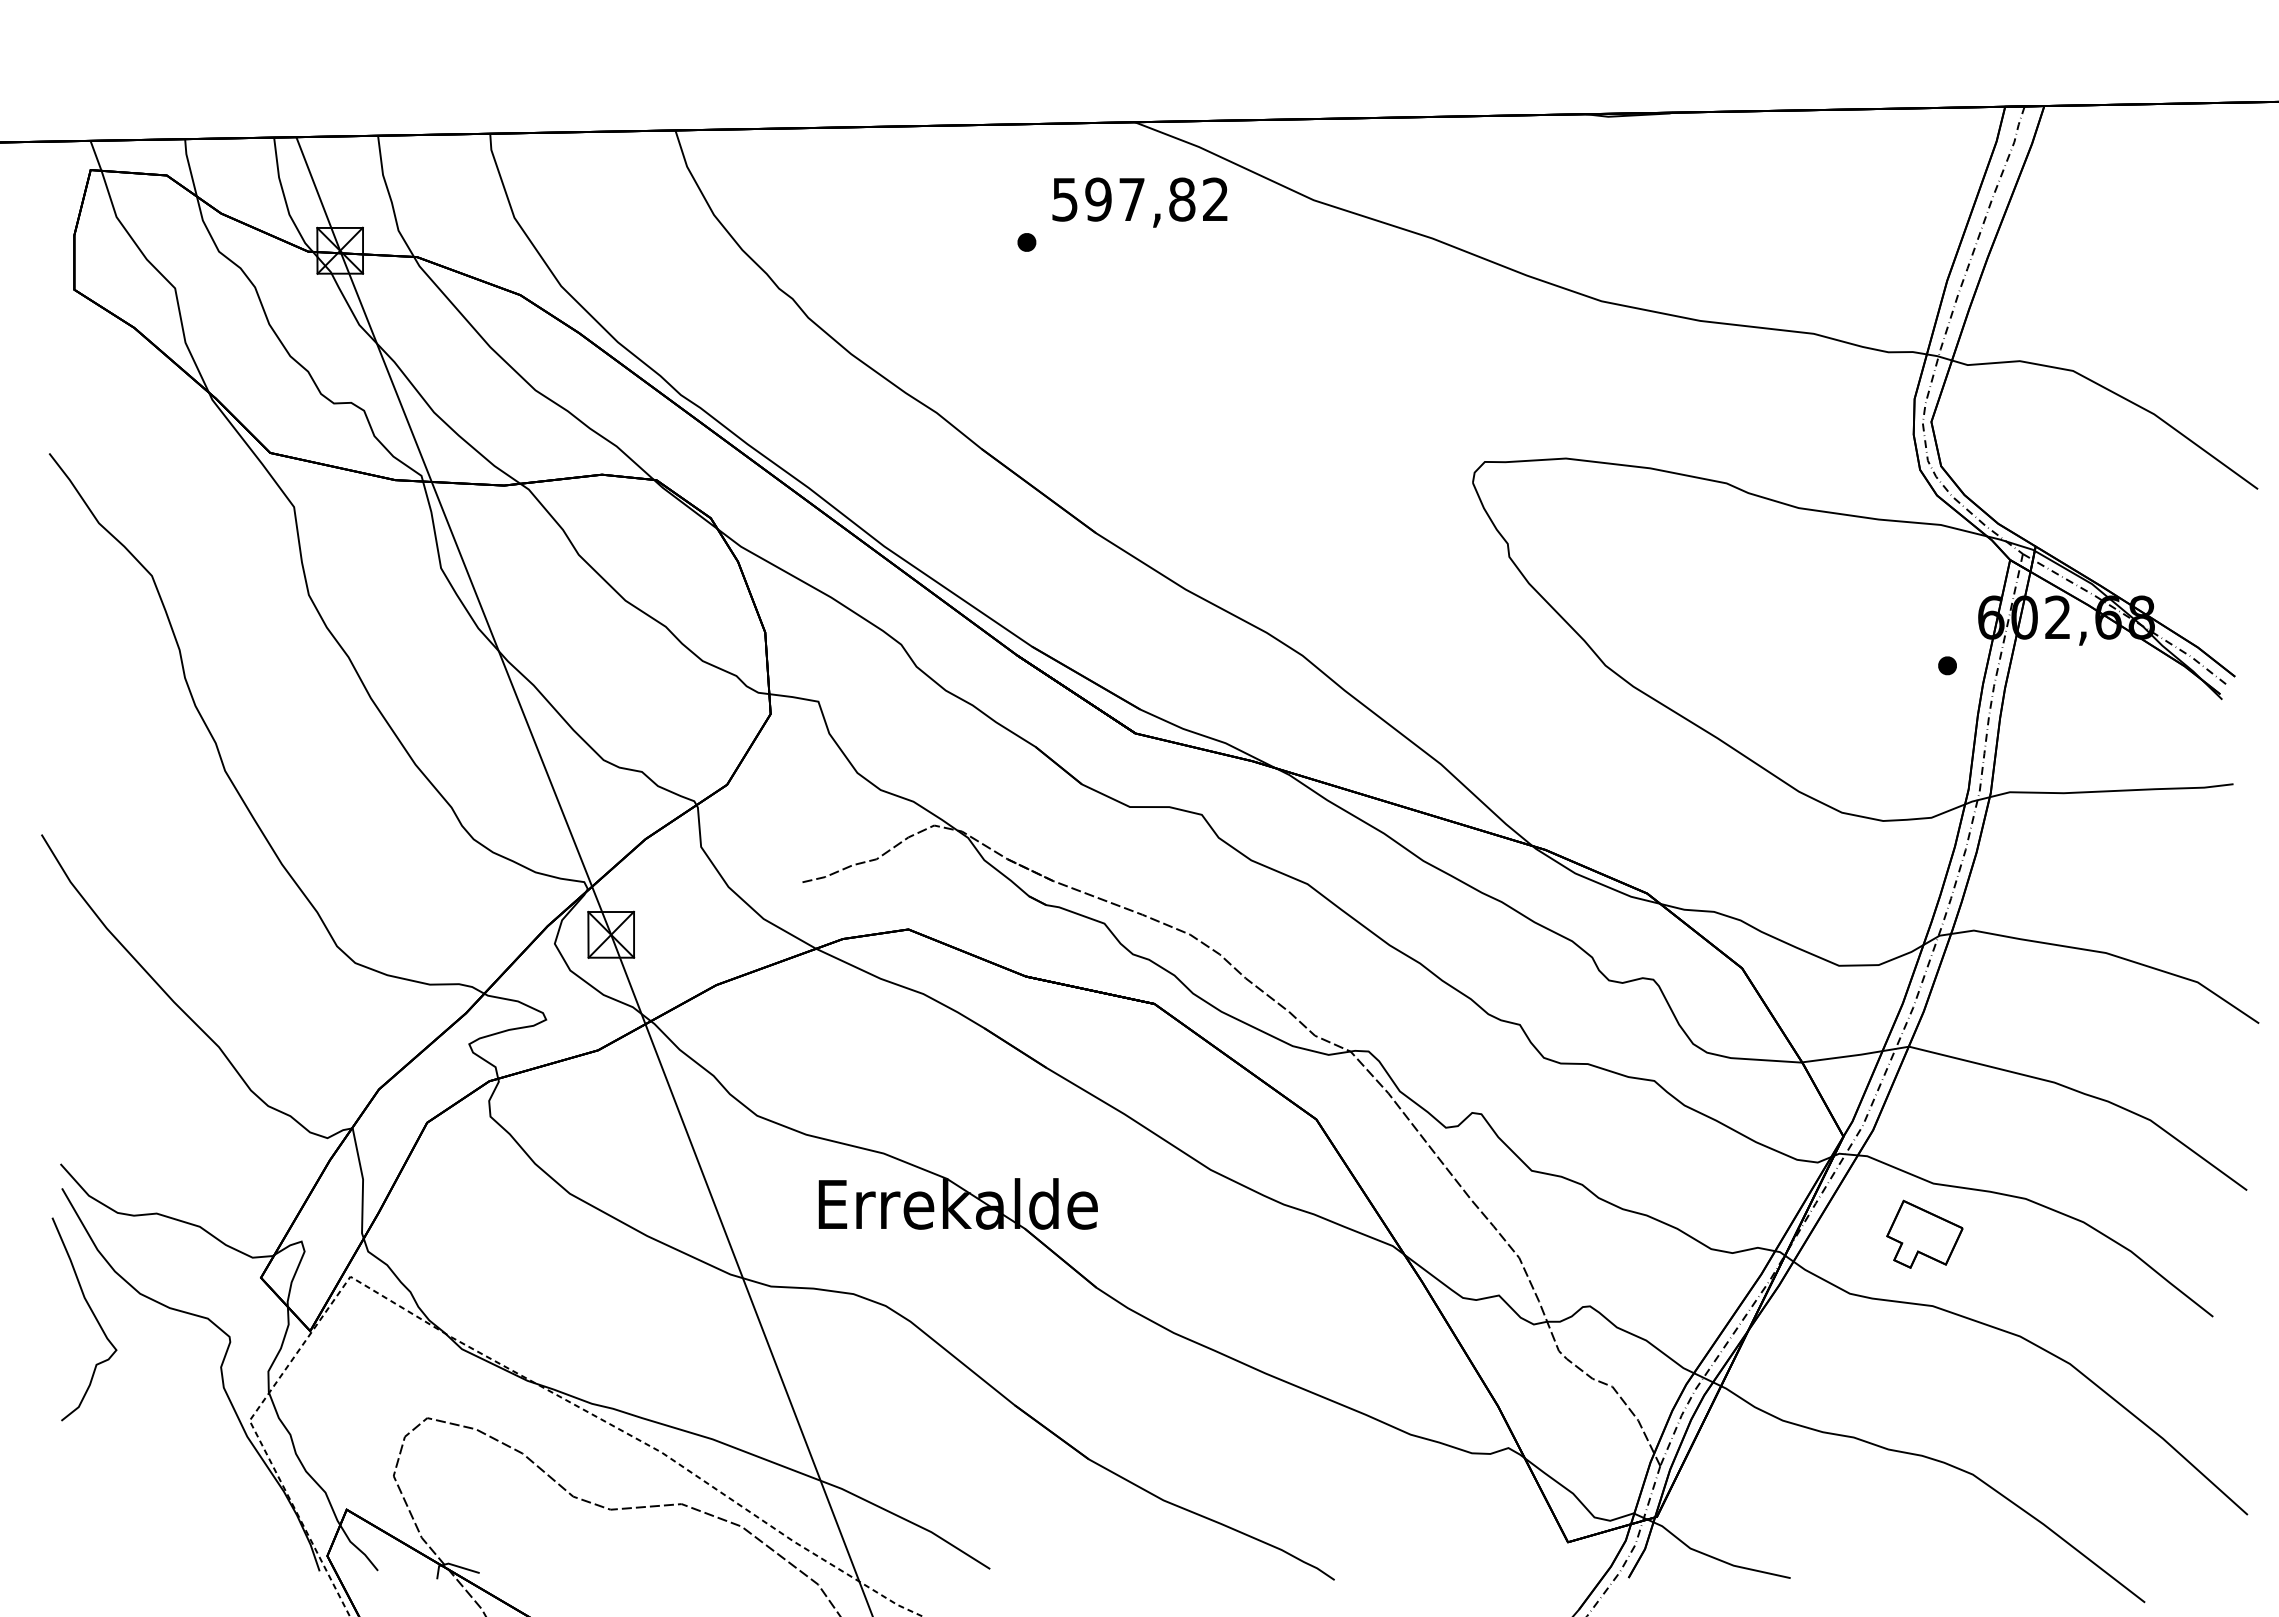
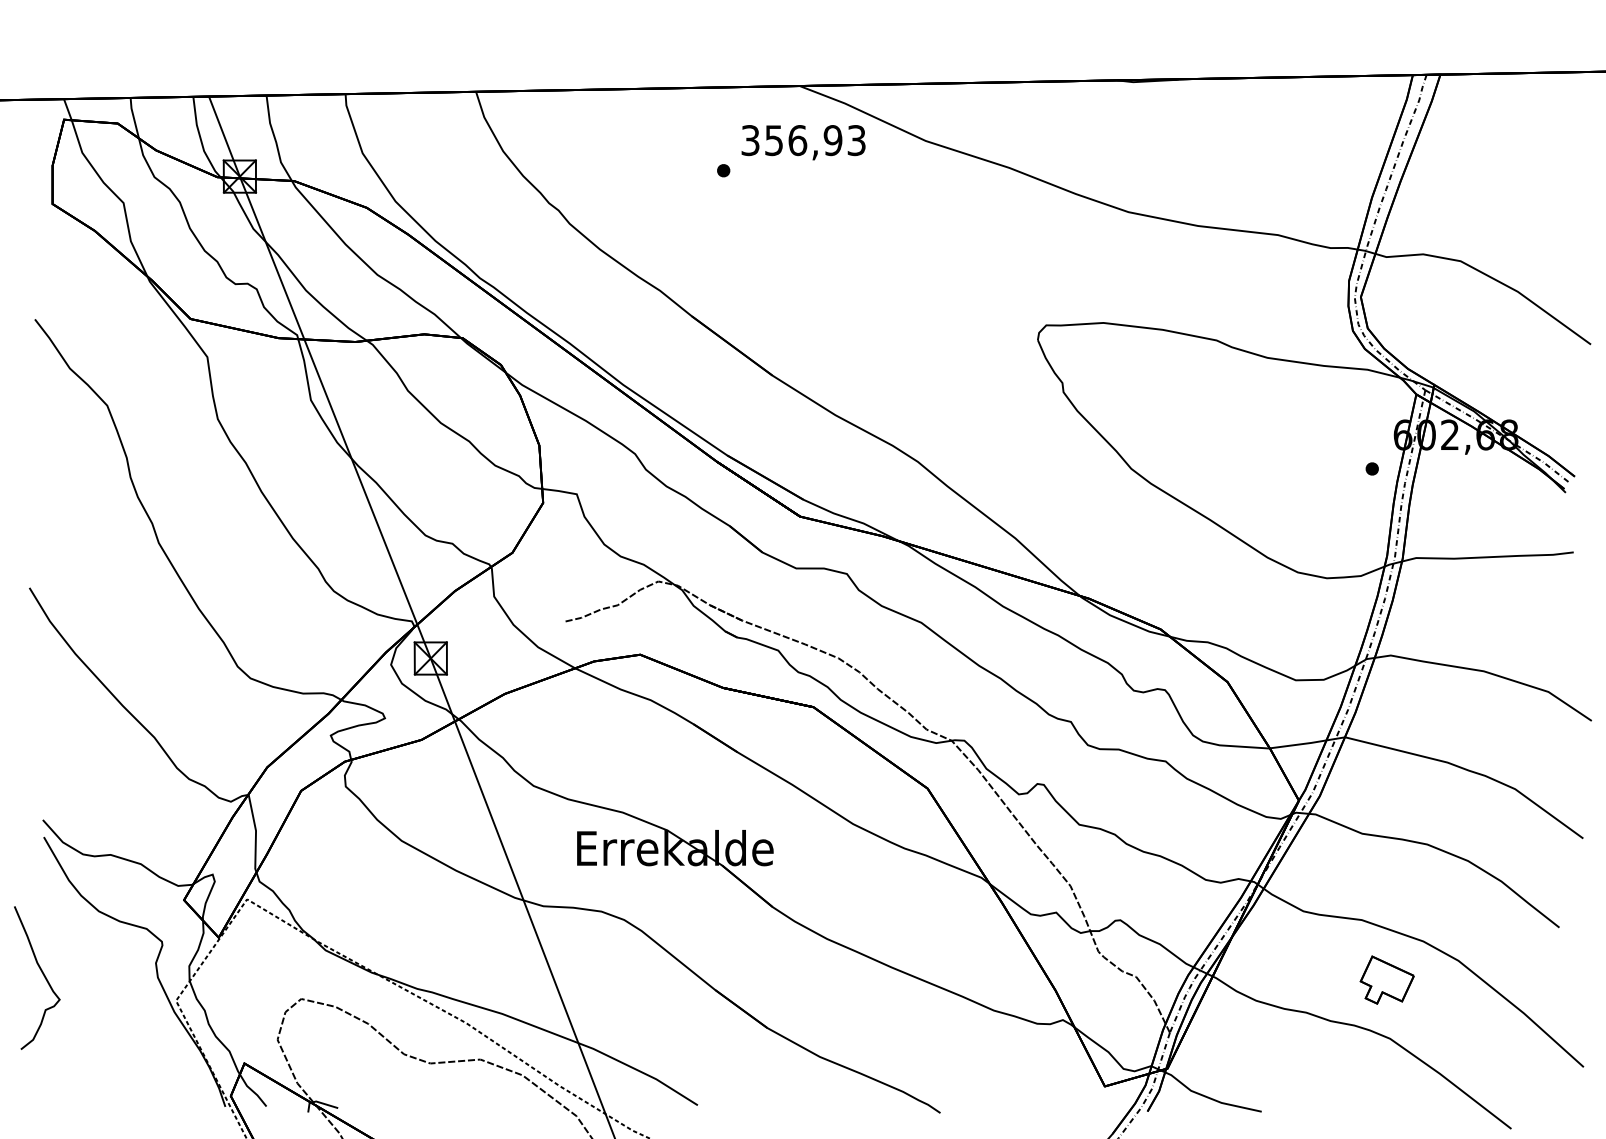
text: (1140, 199) -> (803, 140), 597,82 -> 356,93
part: (1924, 1233) -> (1387, 979), moved
curve: (92, 1314) -> (42, 974), moved

